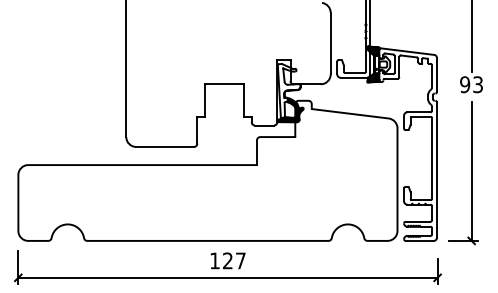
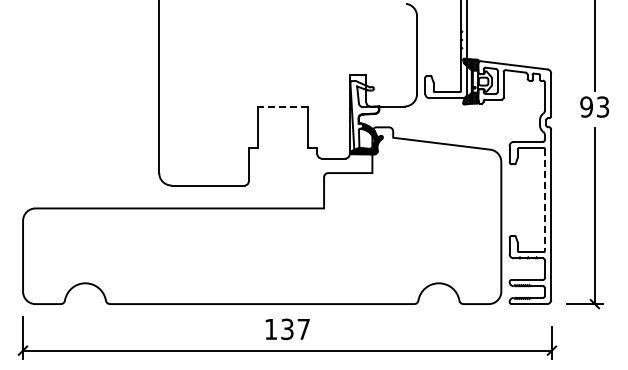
line: (224, 84) -> (283, 106), solid -> dashed
line: (431, 158) -> (544, 200), solid -> dashed
text: (227, 261) -> (287, 329), 127 -> 137

